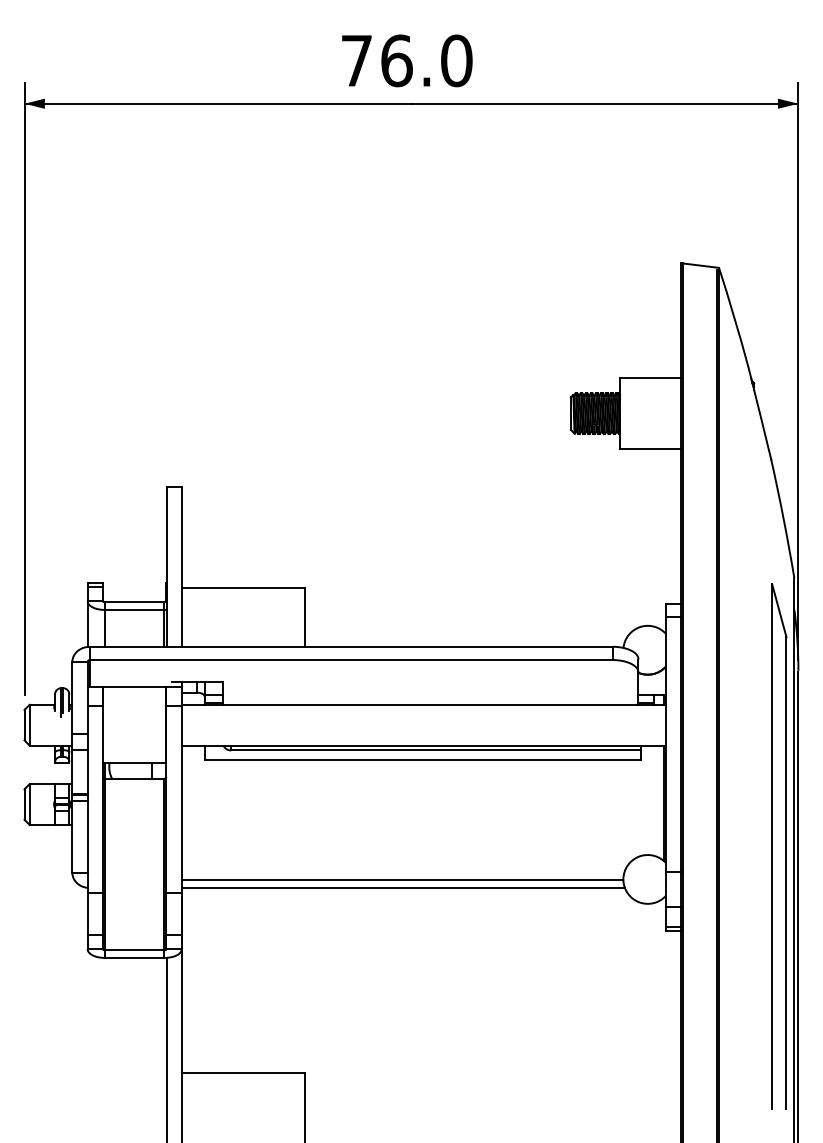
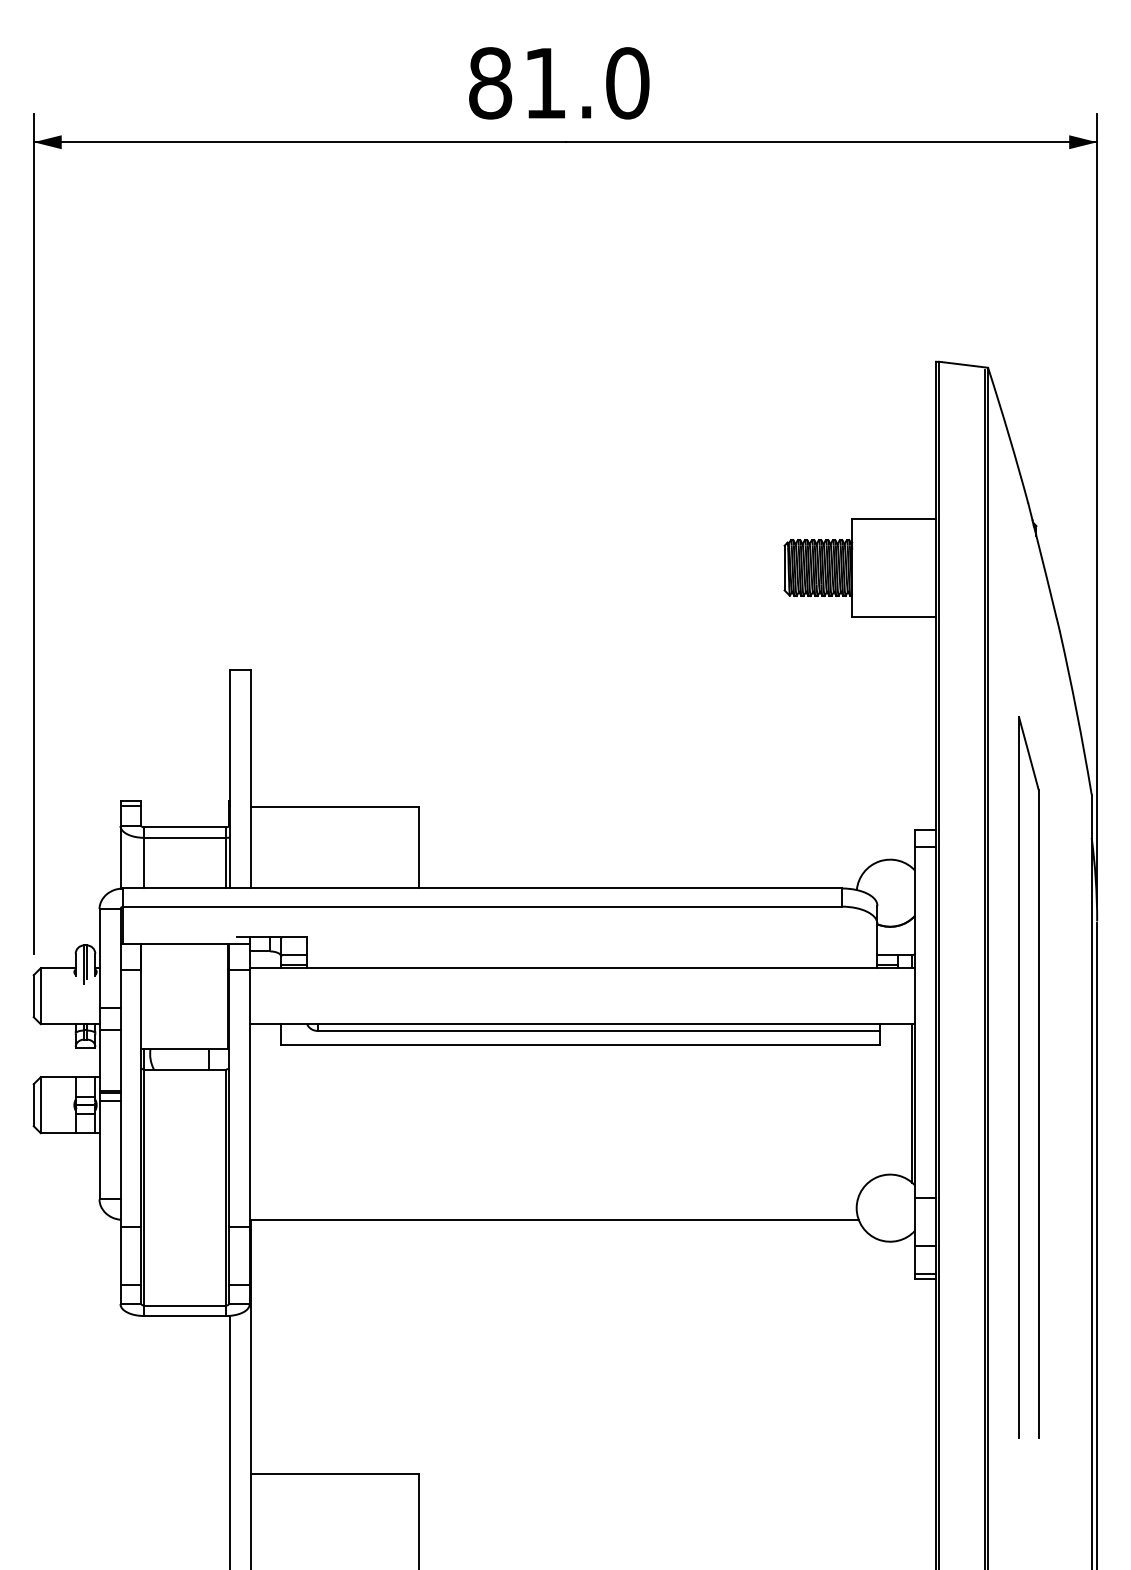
text: (377, 61) -> (518, 83), 76.0 -> 81.0
part: (772, 846) -> (1019, 1077), moved
line: (402, 880) -> (552, 1209), removed

